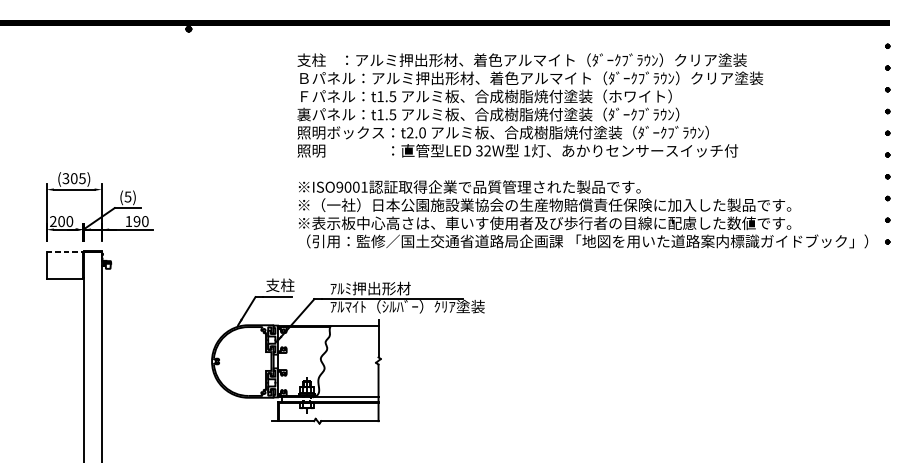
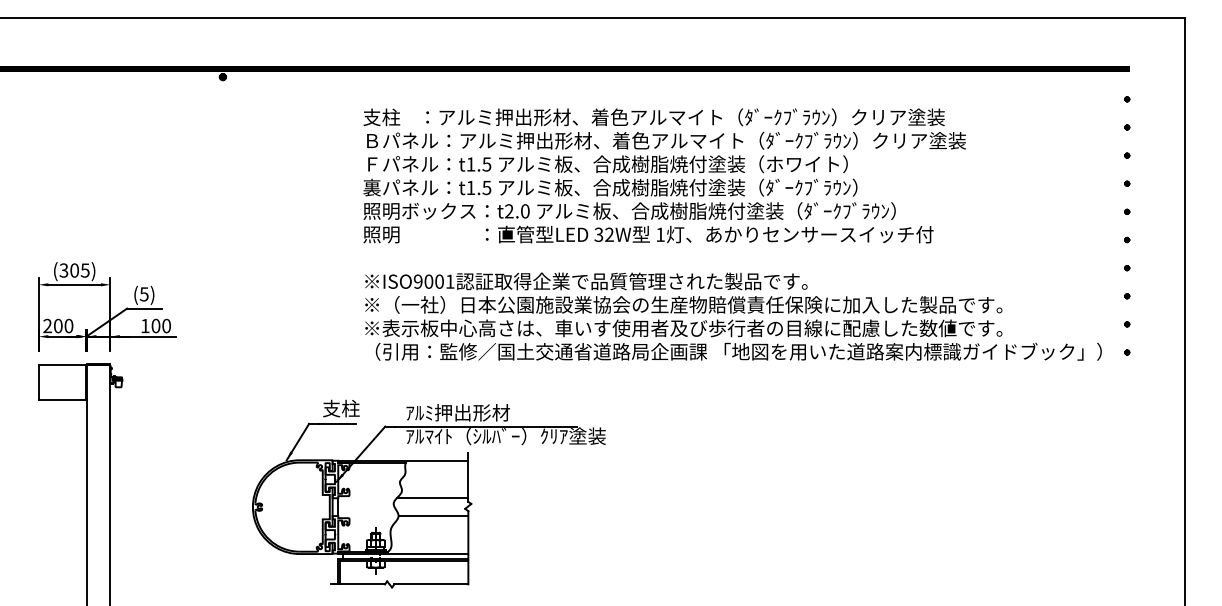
text: (136, 221) -> (155, 326), 190 -> 100
line: (64, 251) -> (62, 364), dashed -> solid
line: (350, 354) -> (432, 498), added
line: (351, 368) -> (433, 516), added

